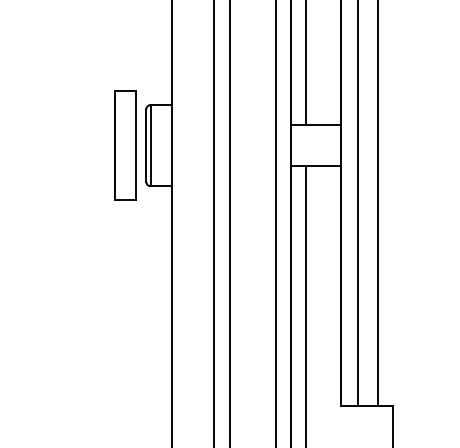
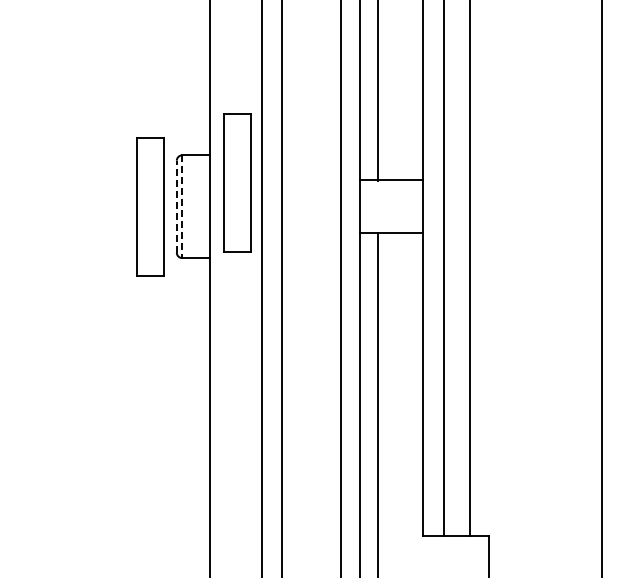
part: (194, 126) -> (237, 182), added
line: (146, 145) -> (176, 206), solid -> dashed
line: (150, 146) -> (182, 207), solid -> dashed

